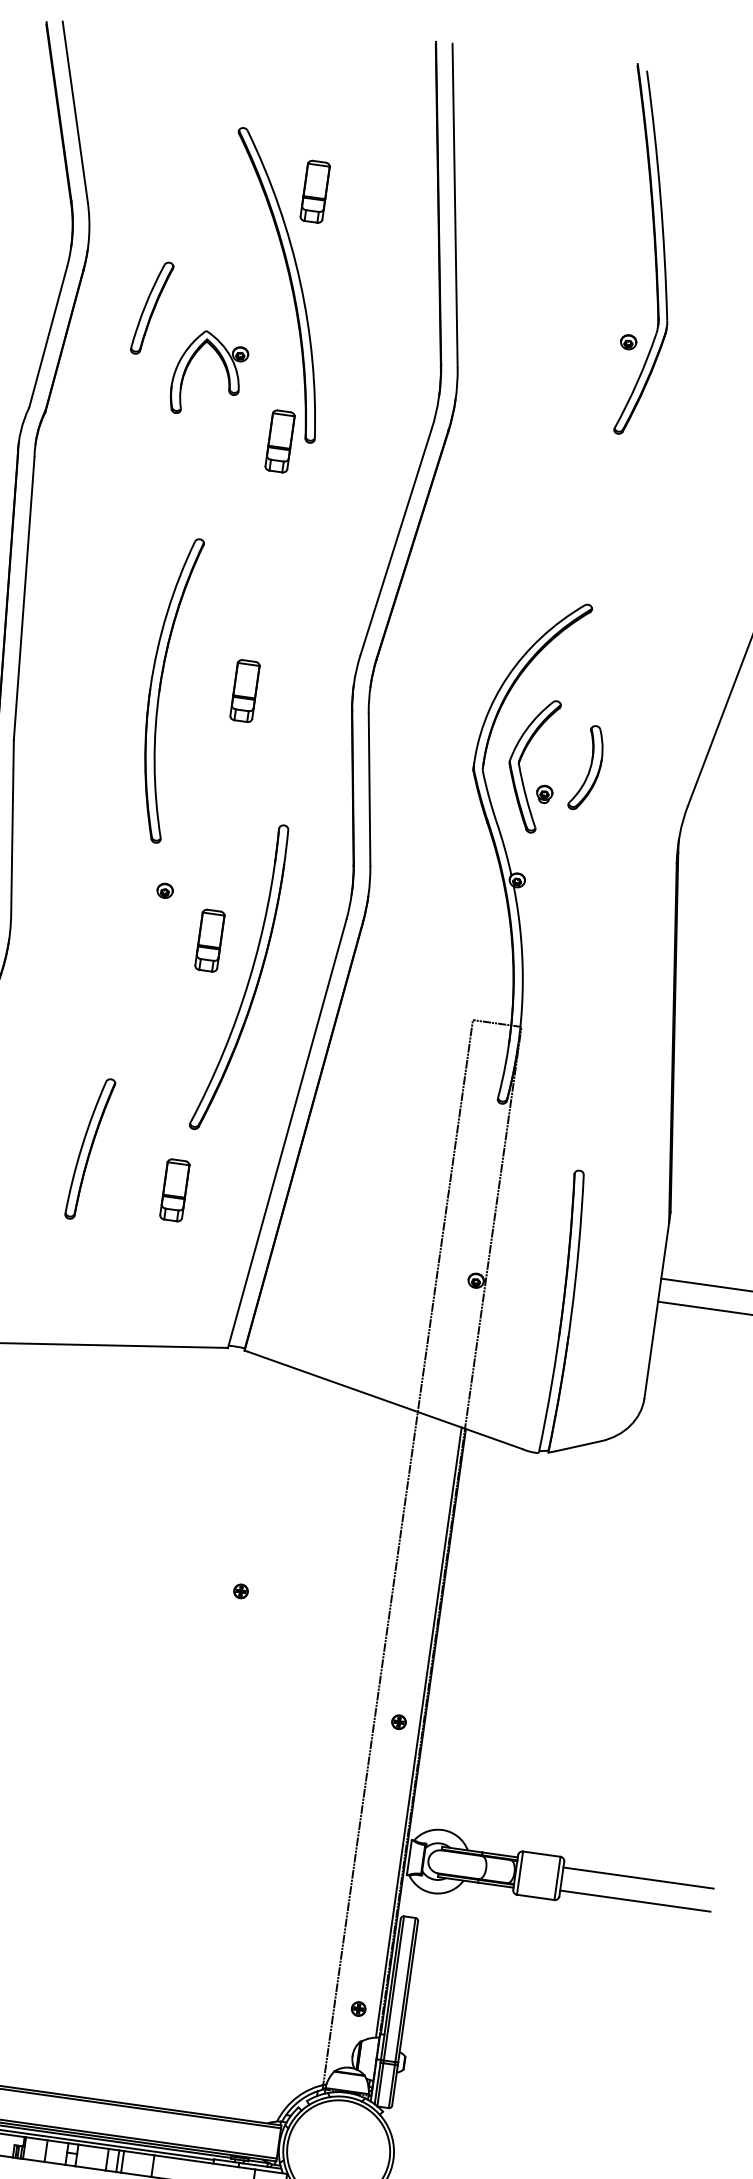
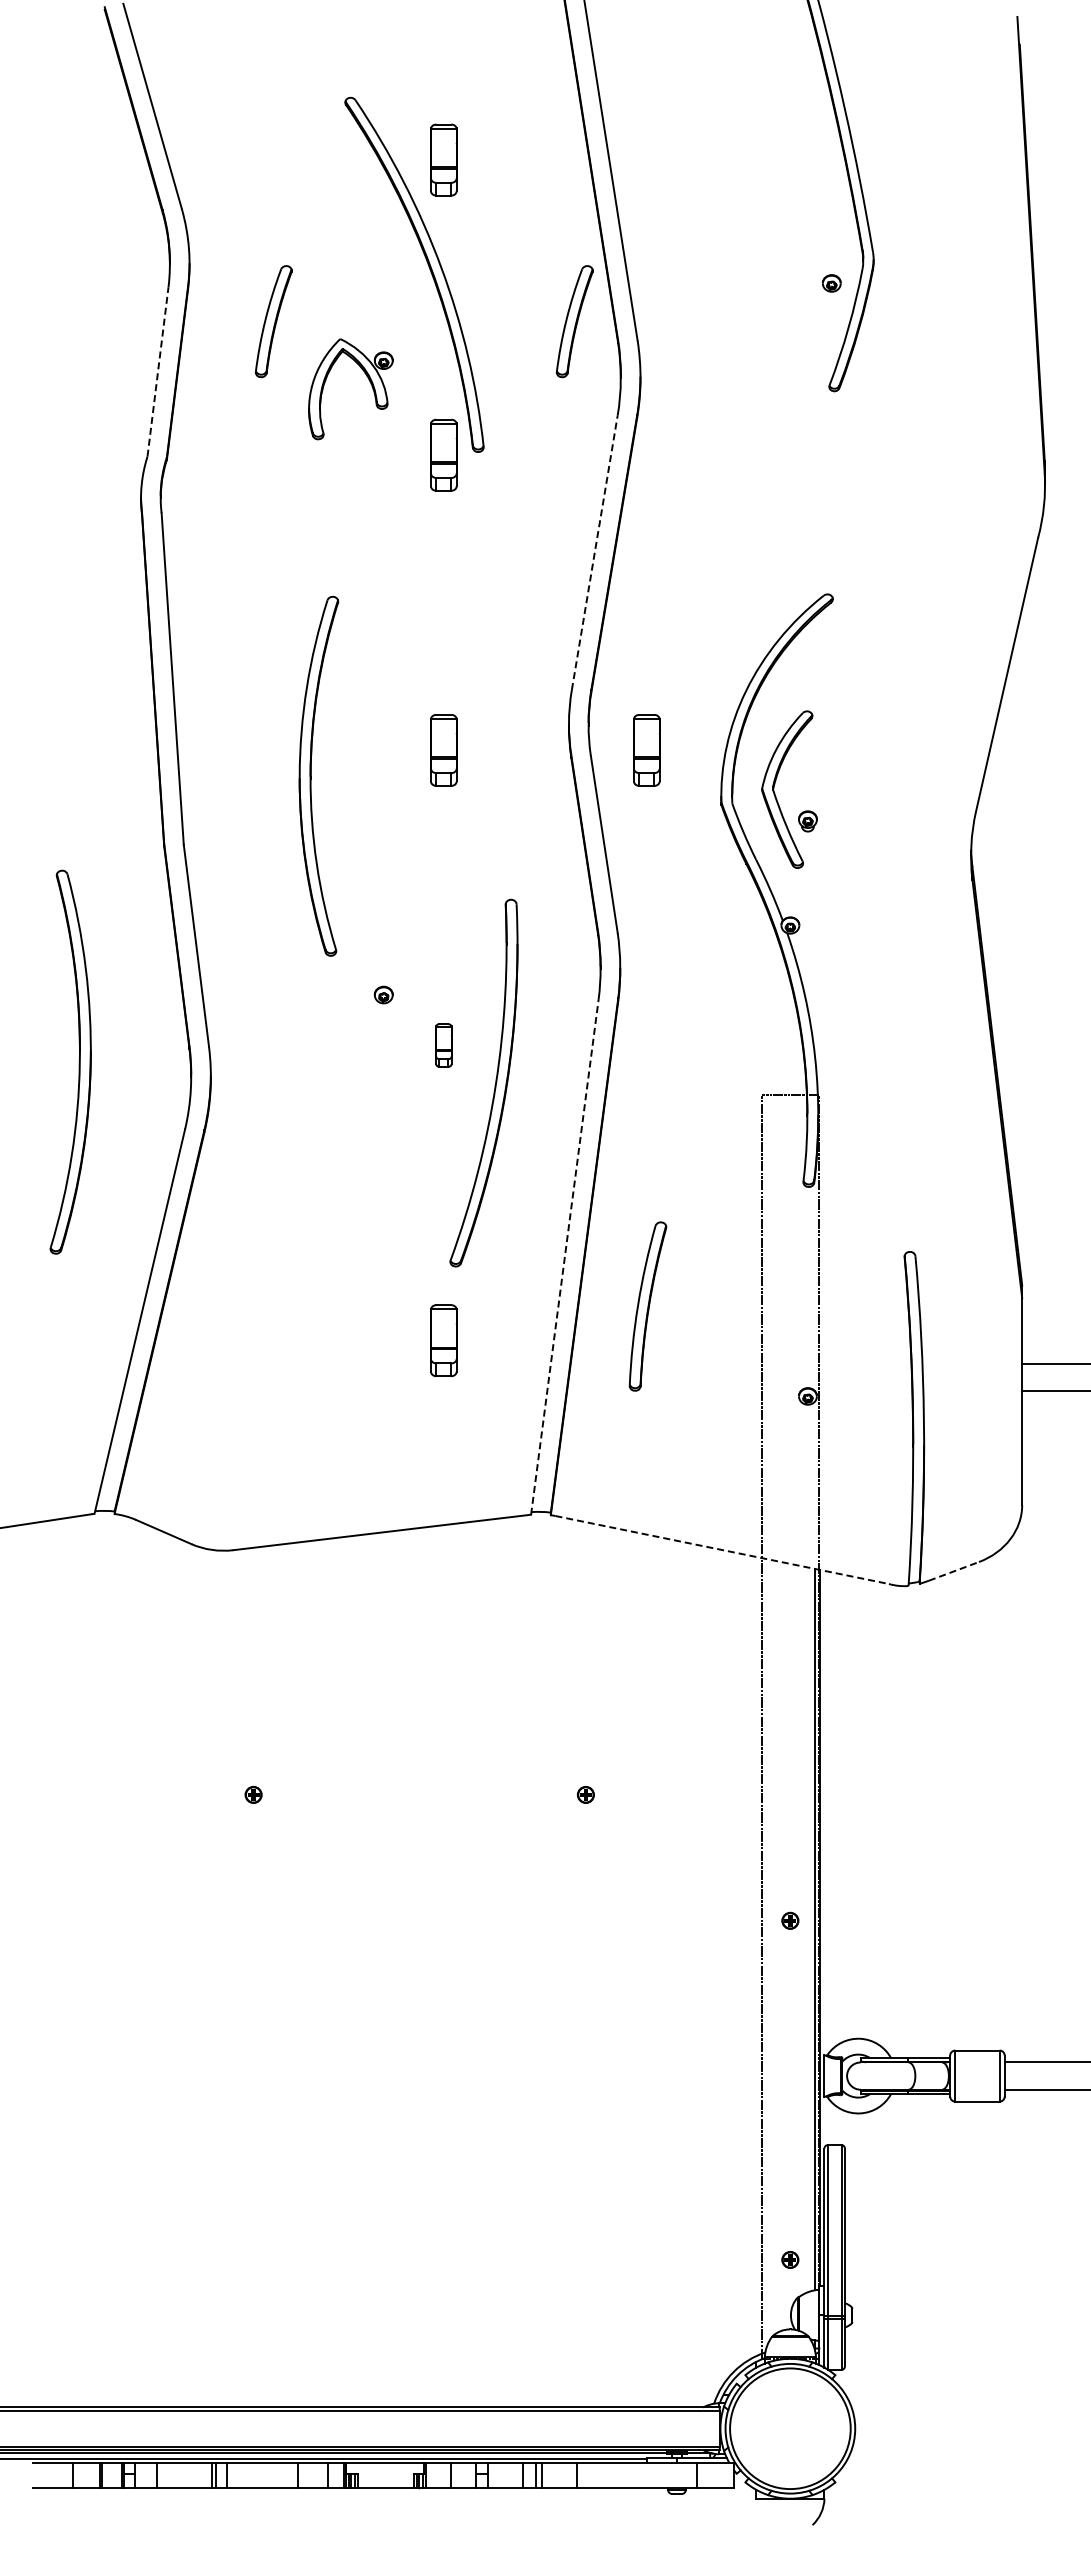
line: (48, 336) -> (158, 371), solid -> dashed
part: (406, 343) -> (574, 321), added
line: (395, 541) -> (594, 552), solid -> dashed
part: (160, 687) -> (311, 775), moved
part: (416, 715) -> (646, 750), added
part: (586, 767) -> (852, 783), removed
part: (209, 940) -> (443, 1045), size x0.6
line: (286, 1133) -> (564, 1256), solid -> dashed
part: (89, 1148) -> (647, 1306), moved
line: (385, 1400) -> (722, 1550), solid -> dashed
line: (578, 1446) -> (953, 1571), solid -> dashed

